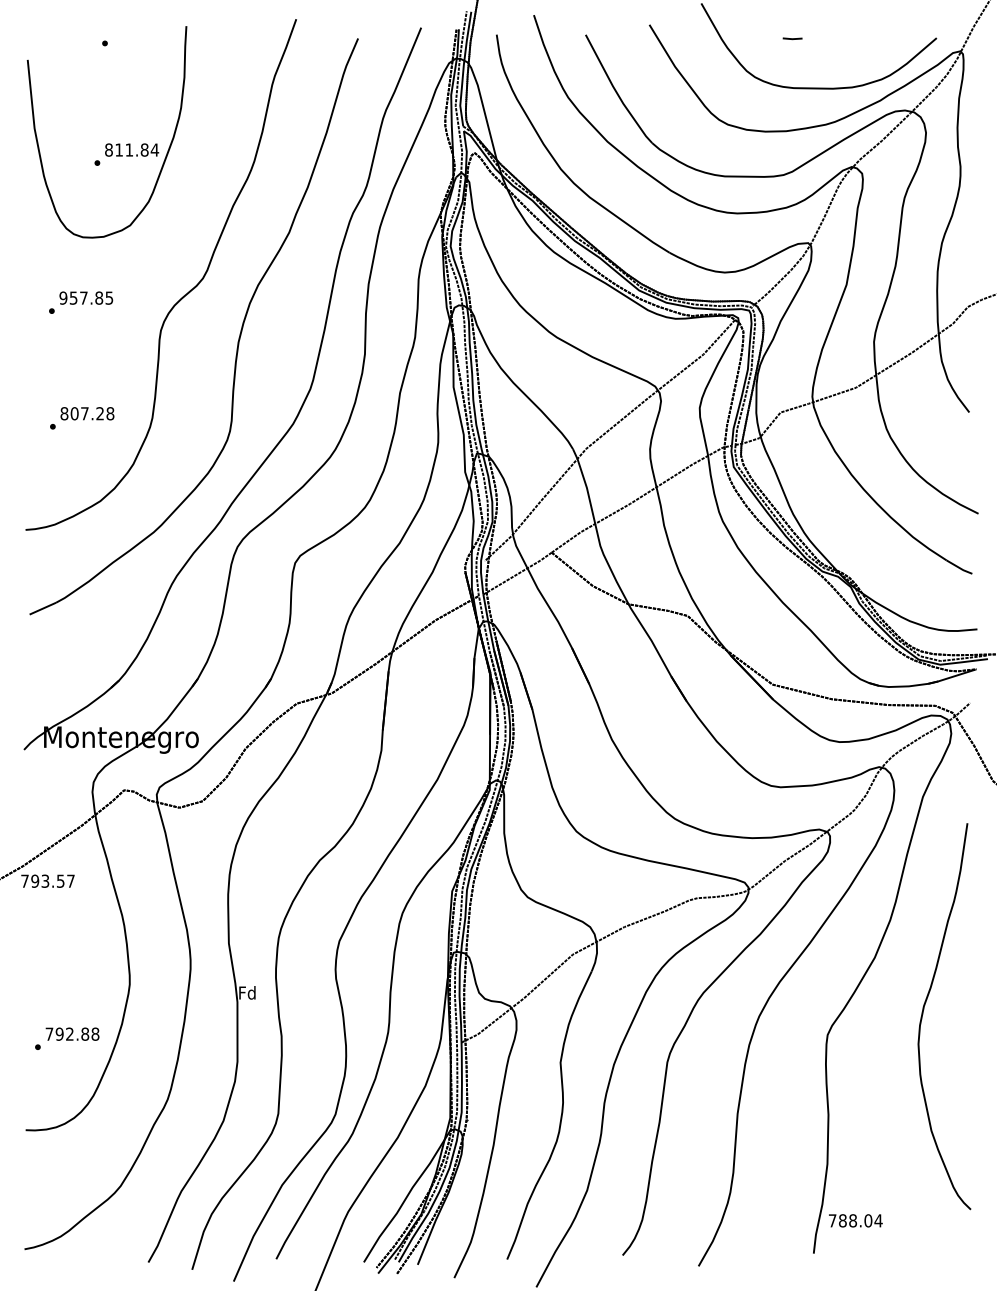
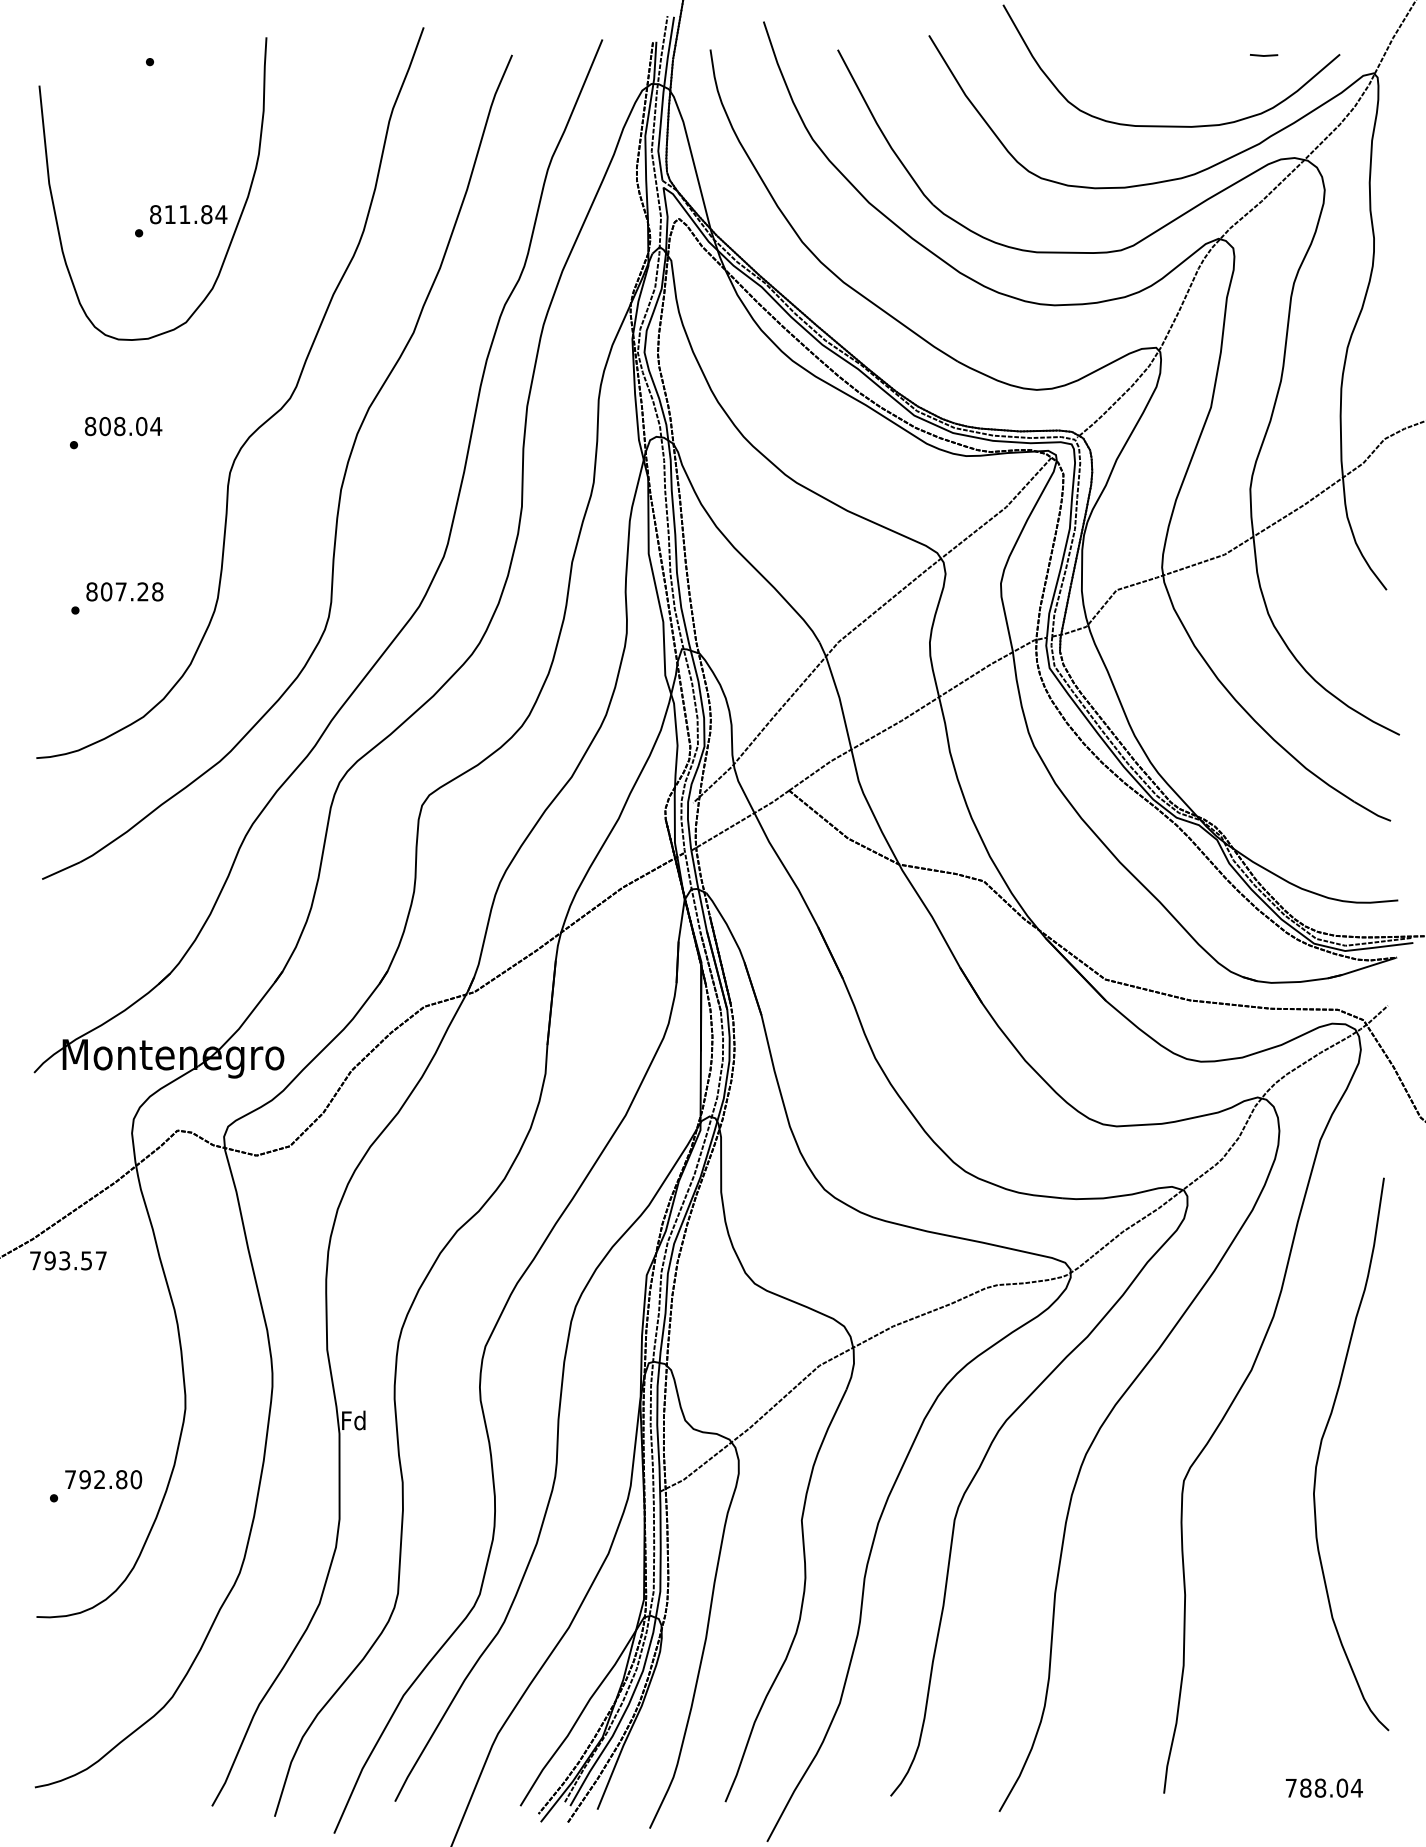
line: (792, 38) -> (1263, 55), moved
text: (86, 297) -> (123, 425), 957.85 -> 808.04
text: (95, 1034) -> (136, 1480), 792.88 -> 792.80
text: (855, 1220) -> (1323, 1787), moved

